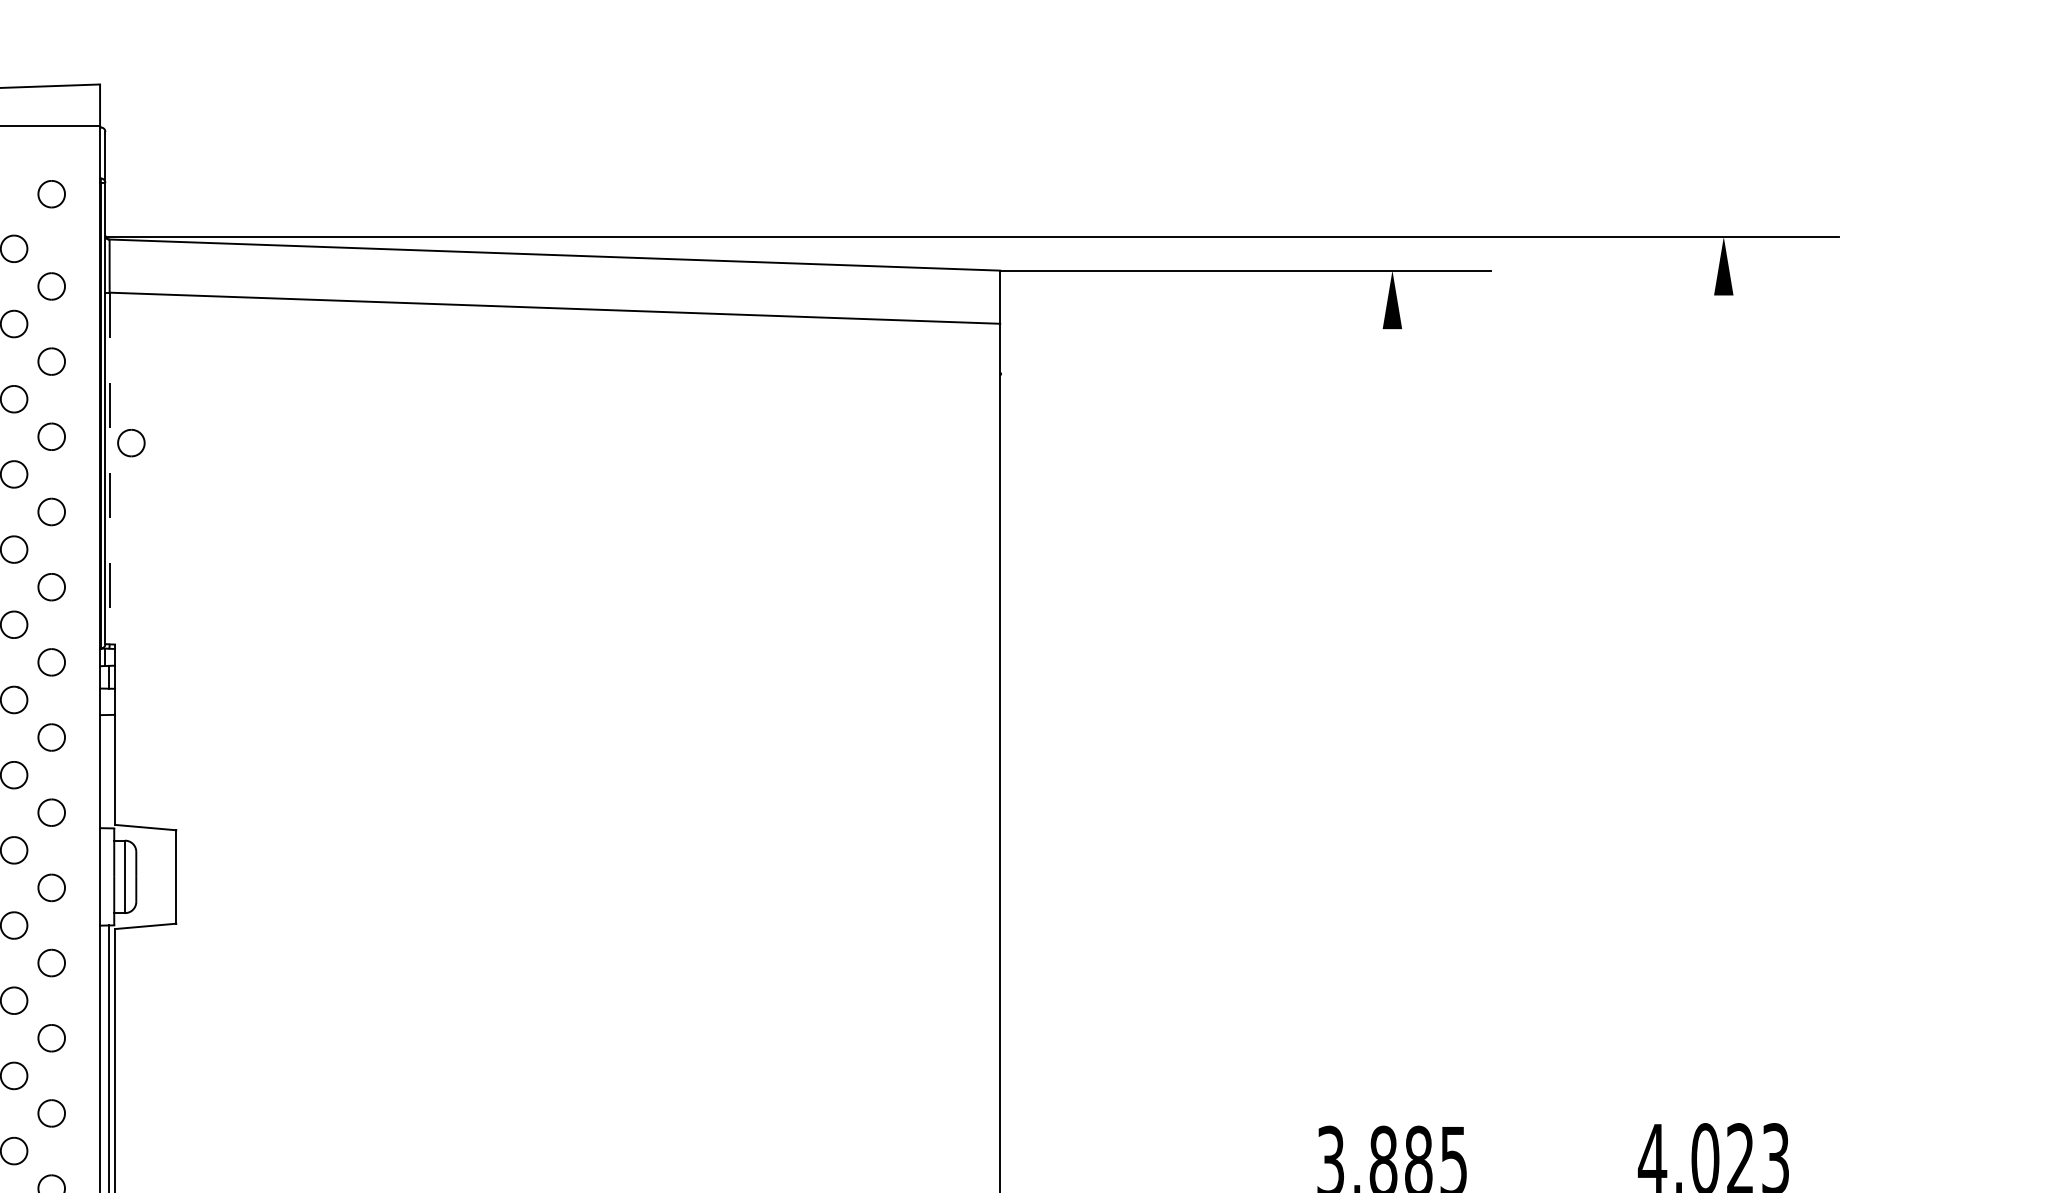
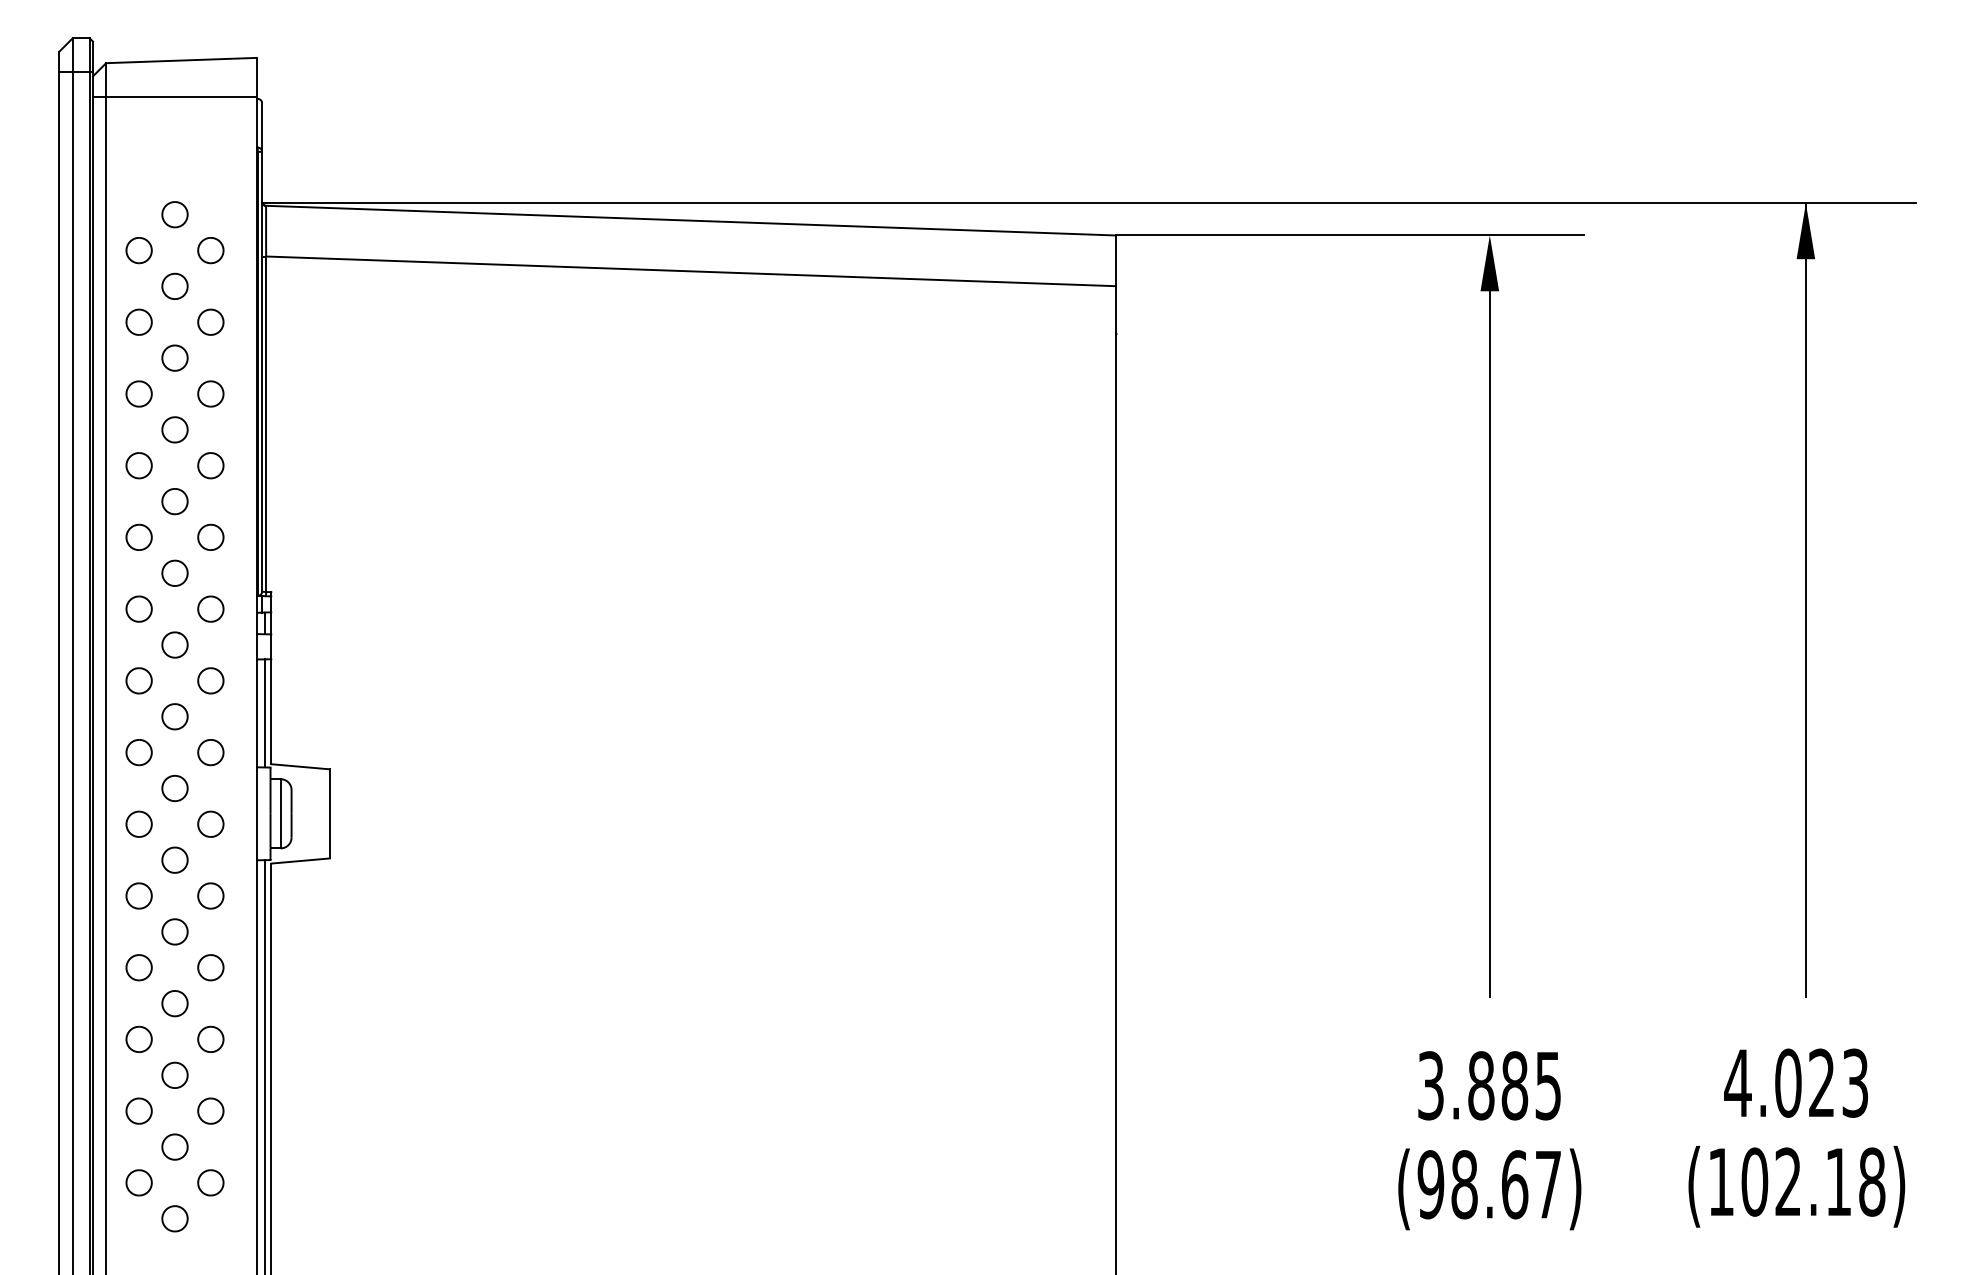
part: (51, 194) -> (210, 162), removed
part: (130, 442) -> (286, 399), removed
line: (110, 468) -> (266, 424), dashed -> solid
line: (1723, 652) -> (1805, 599), added
line: (1392, 698) -> (1489, 643), added
line: (108, 771) -> (265, 713), added

